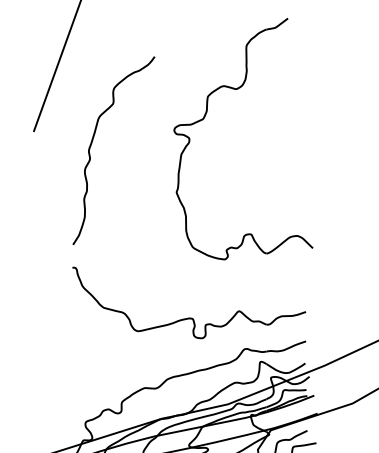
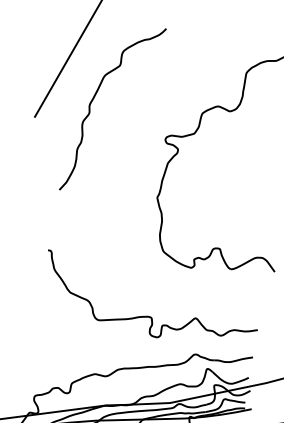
curve: (92, 143) -> (94, 99), moved

